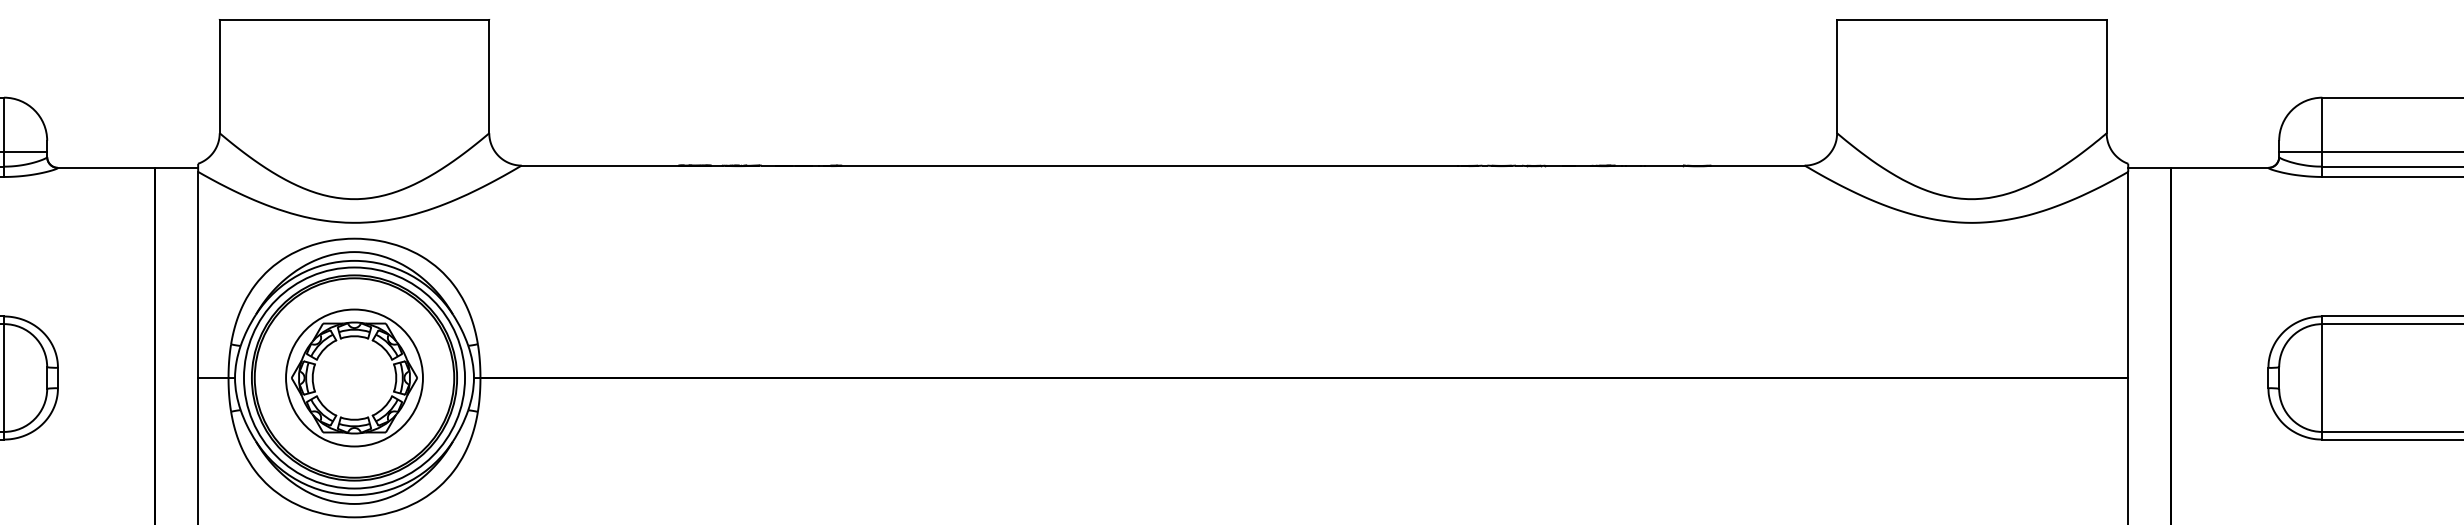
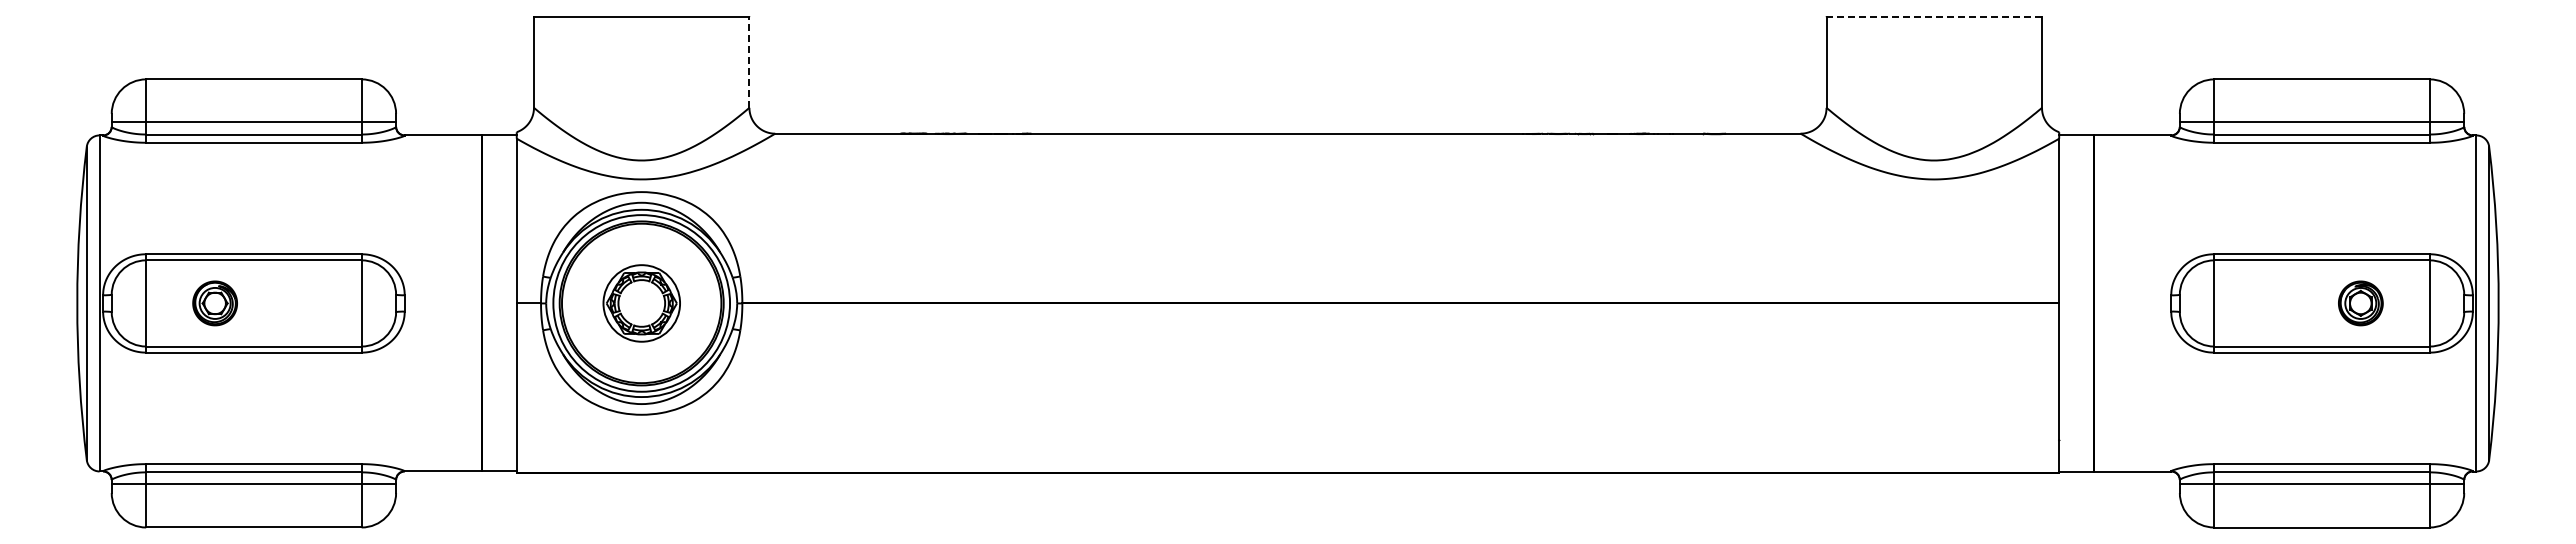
line: (1972, 20) -> (1934, 17), solid -> dashed
line: (489, 75) -> (749, 61), solid -> dashed
part: (354, 378) -> (641, 303), size x0.7

